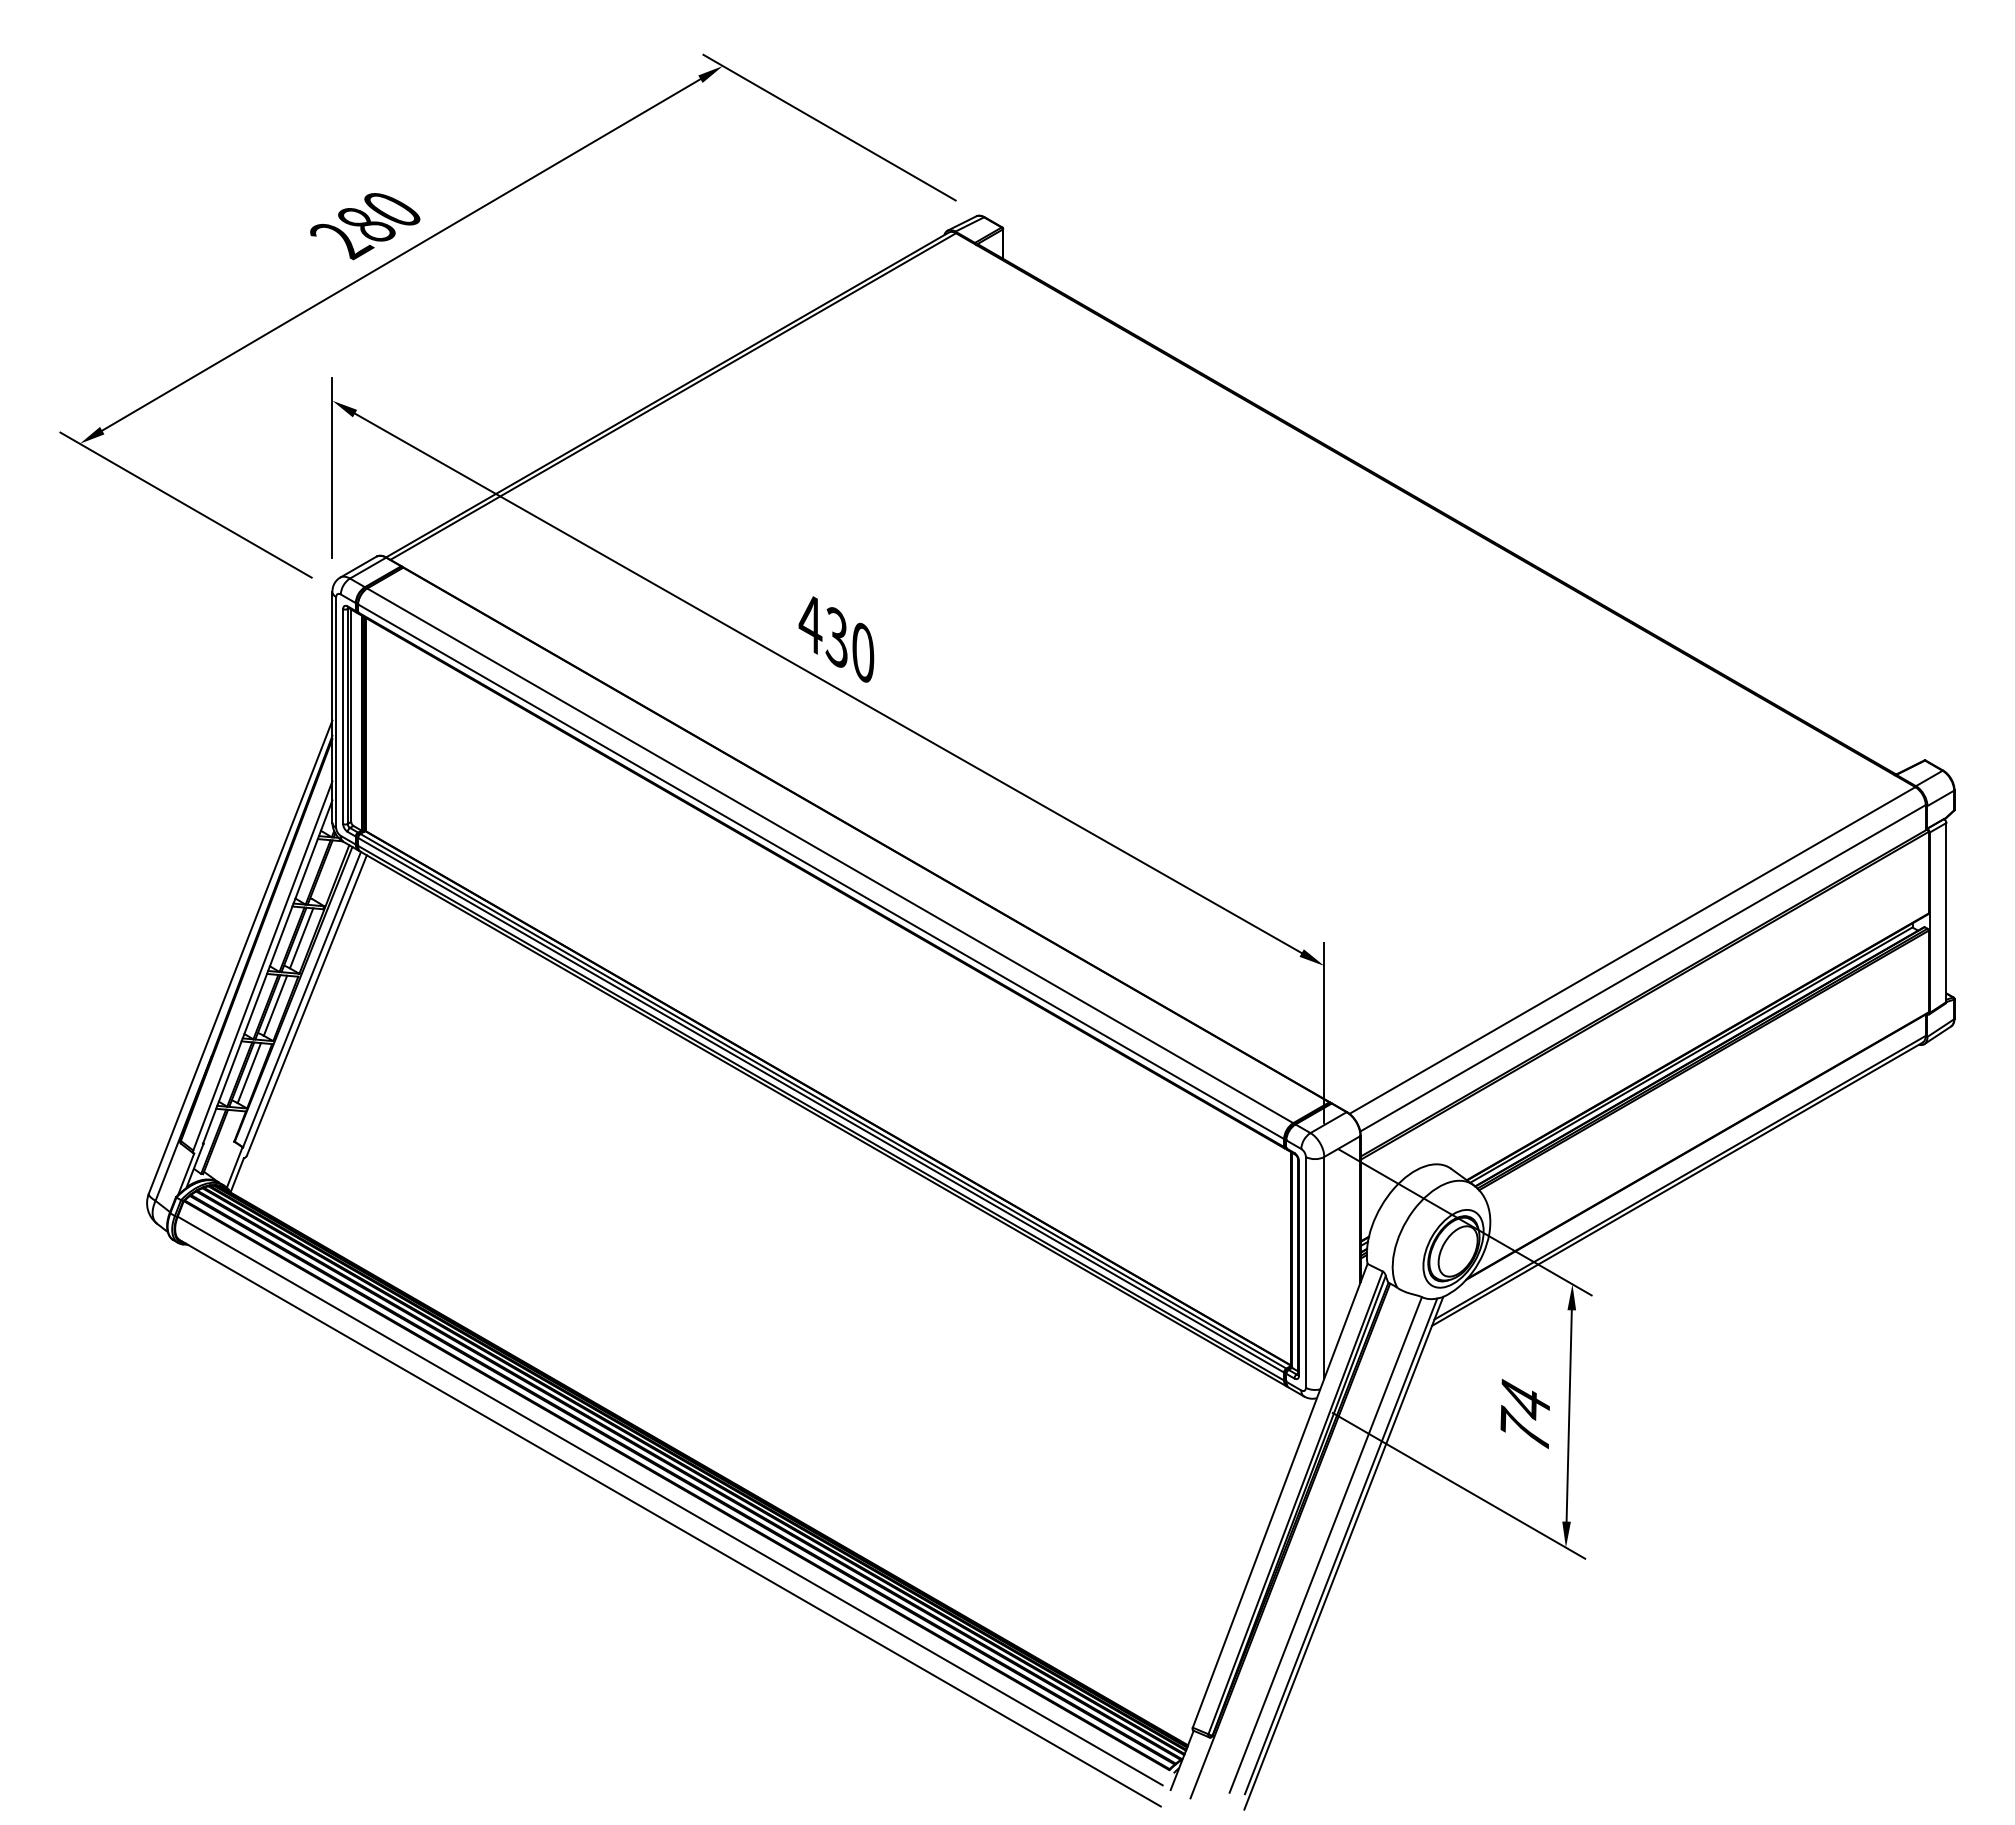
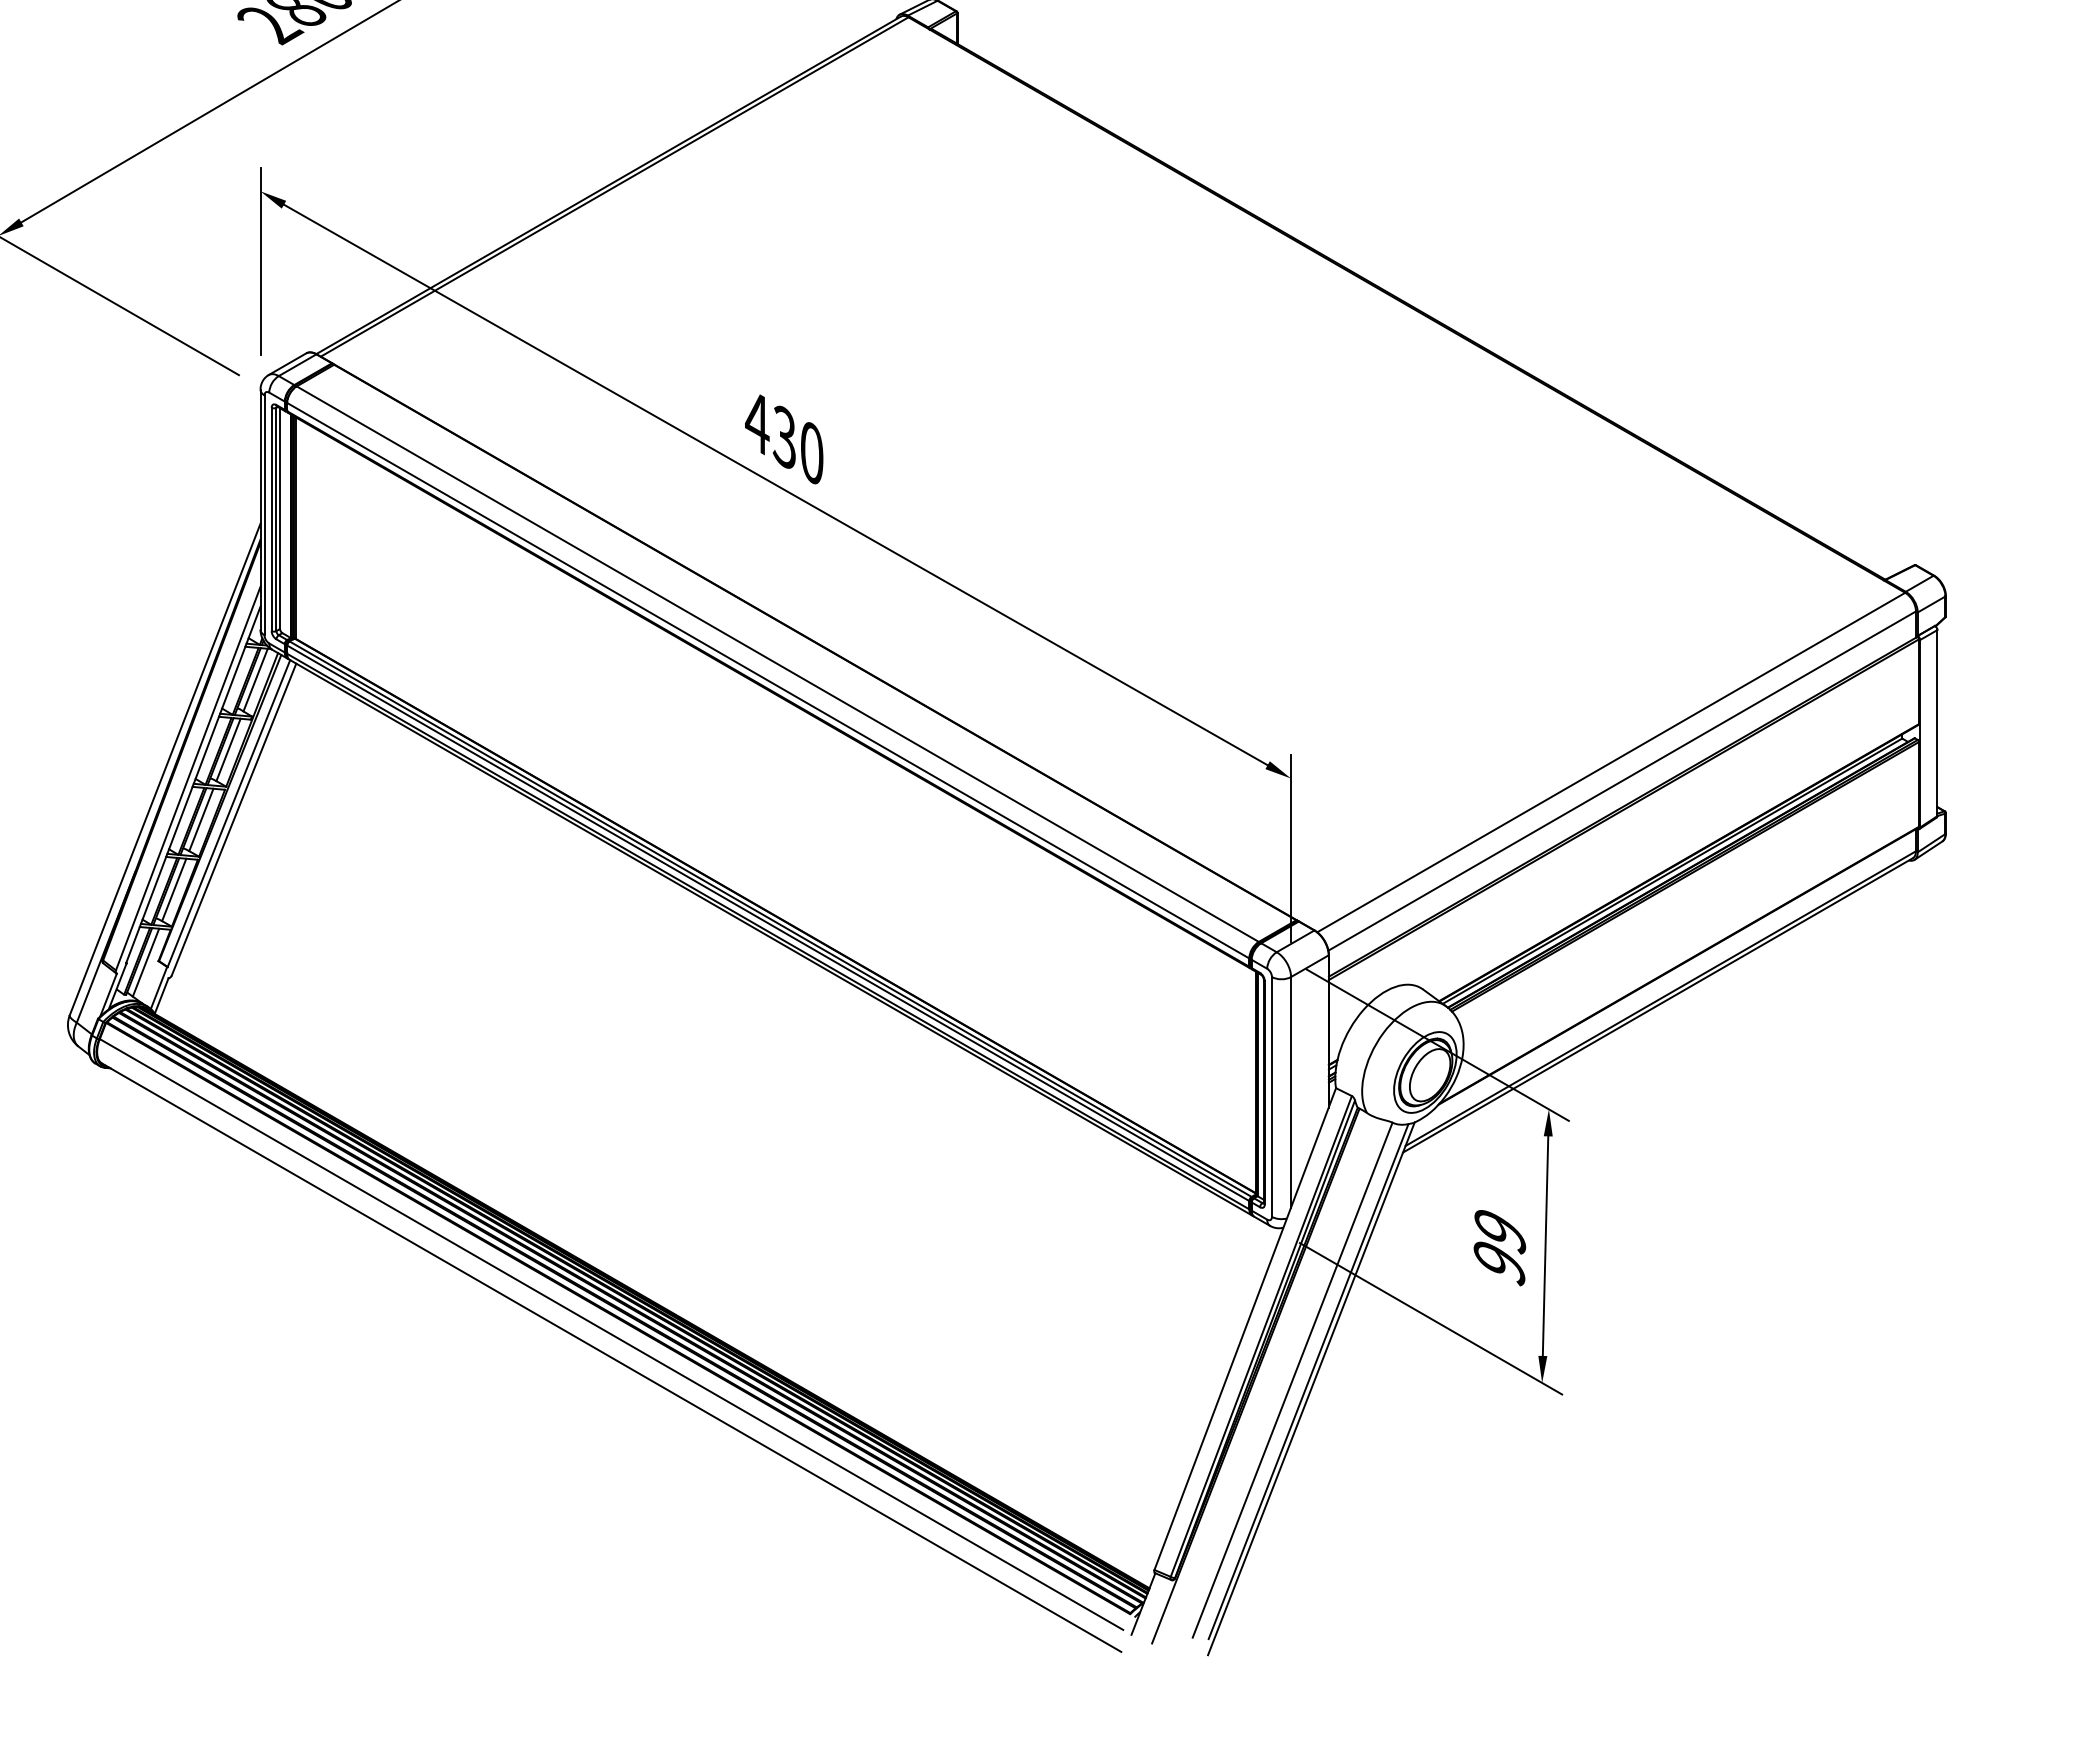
line: (327, 871) -> (255, 680), added
line: (221, 1142) -> (145, 962), added
text: (1525, 1416) -> (1500, 1246), 74 -> 99

